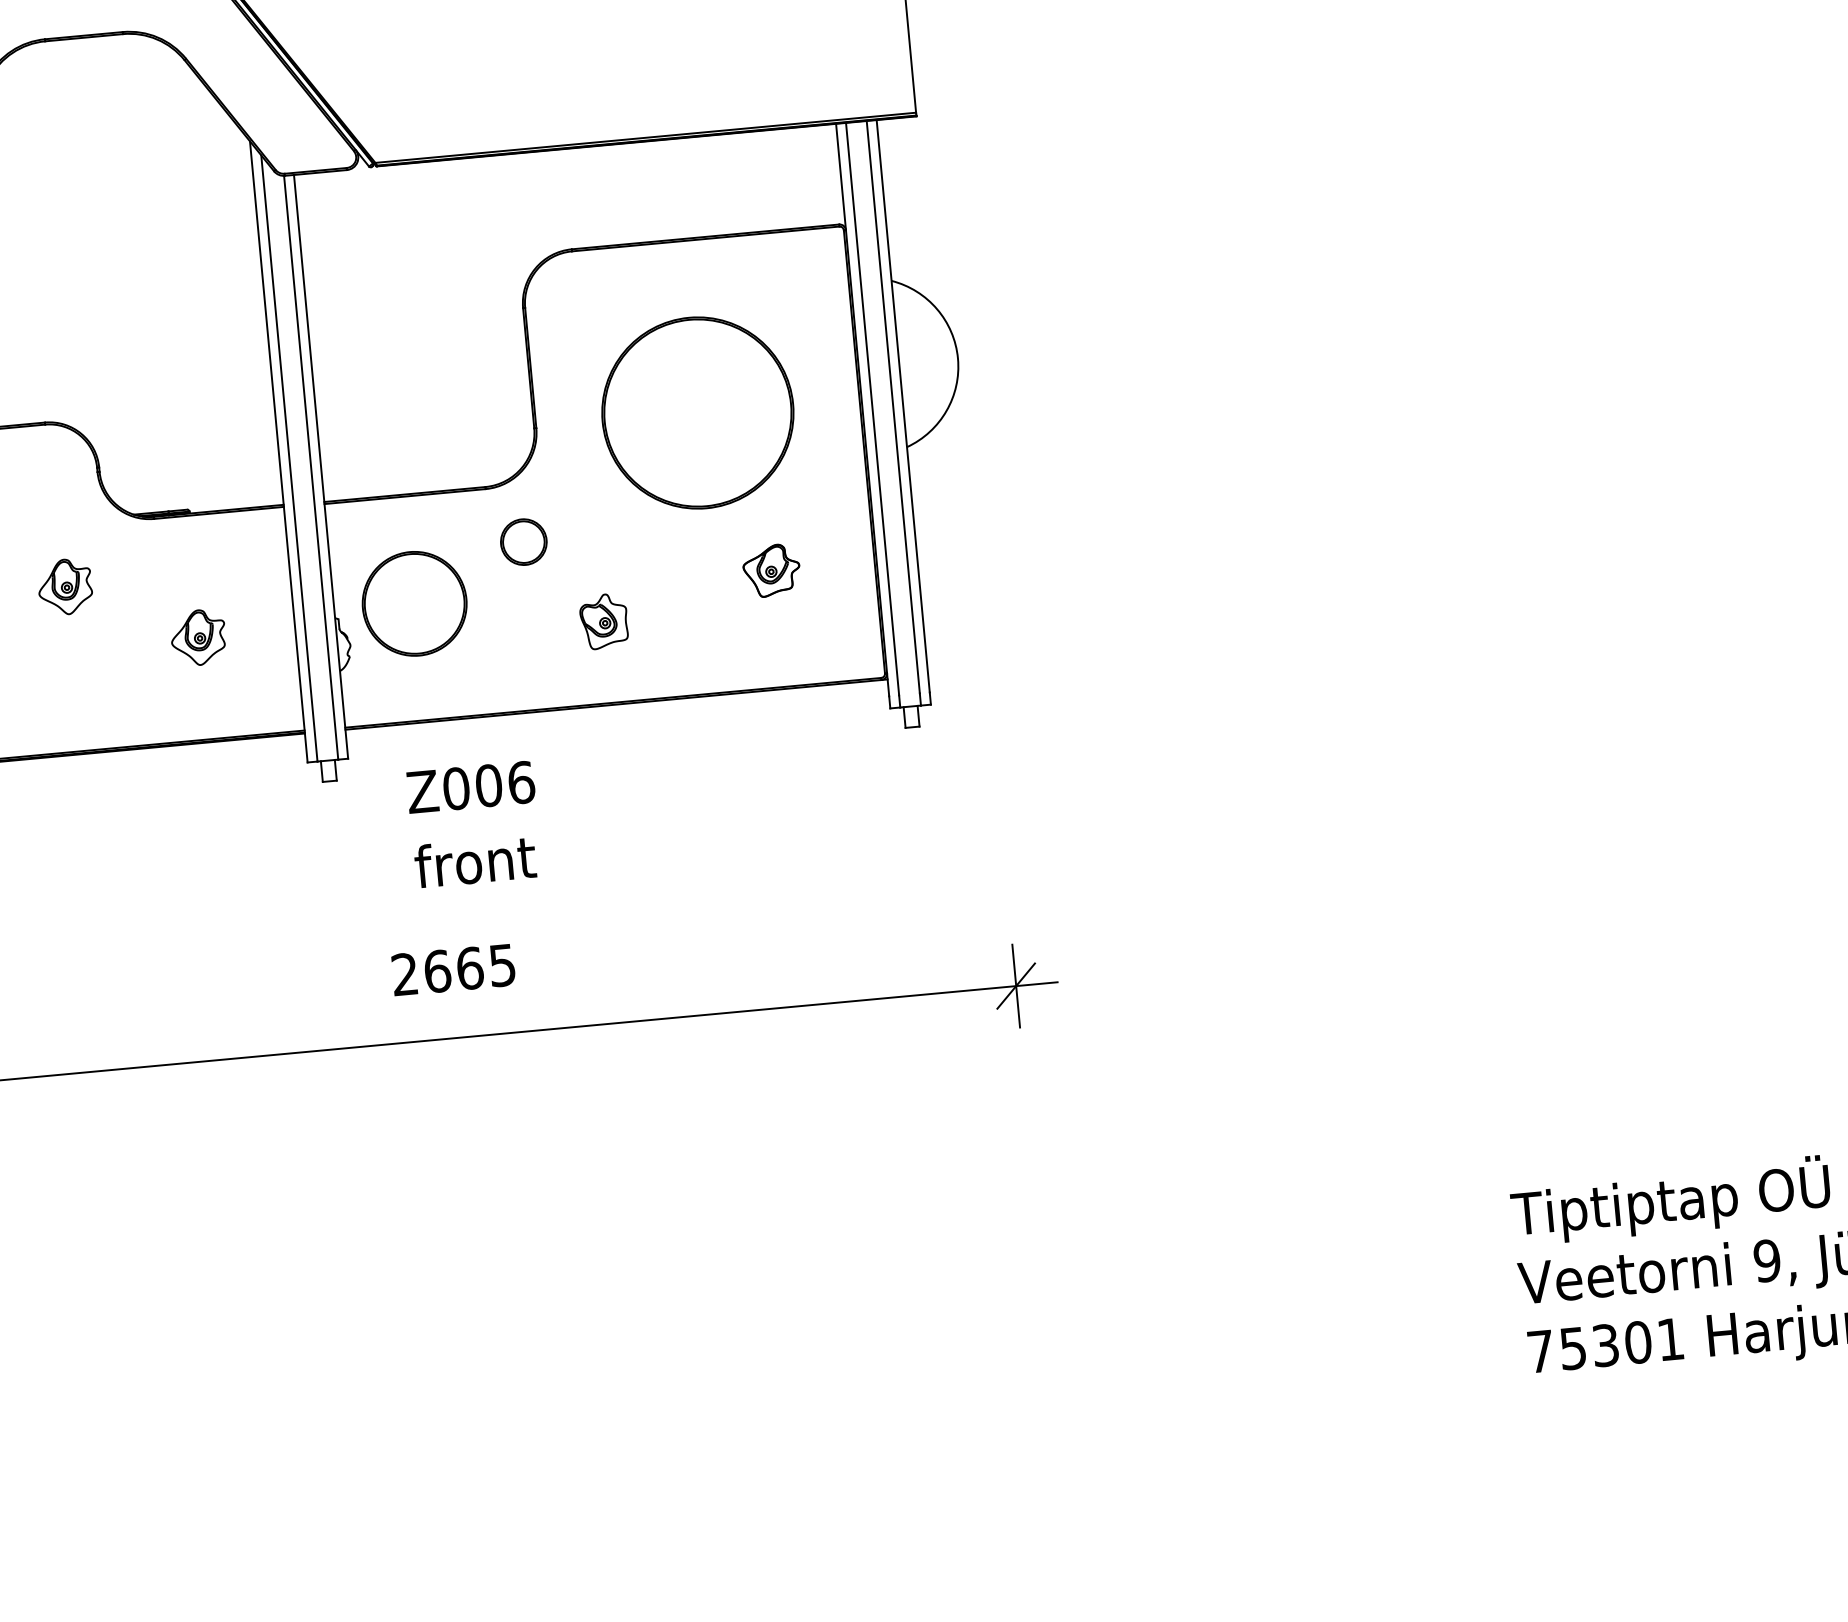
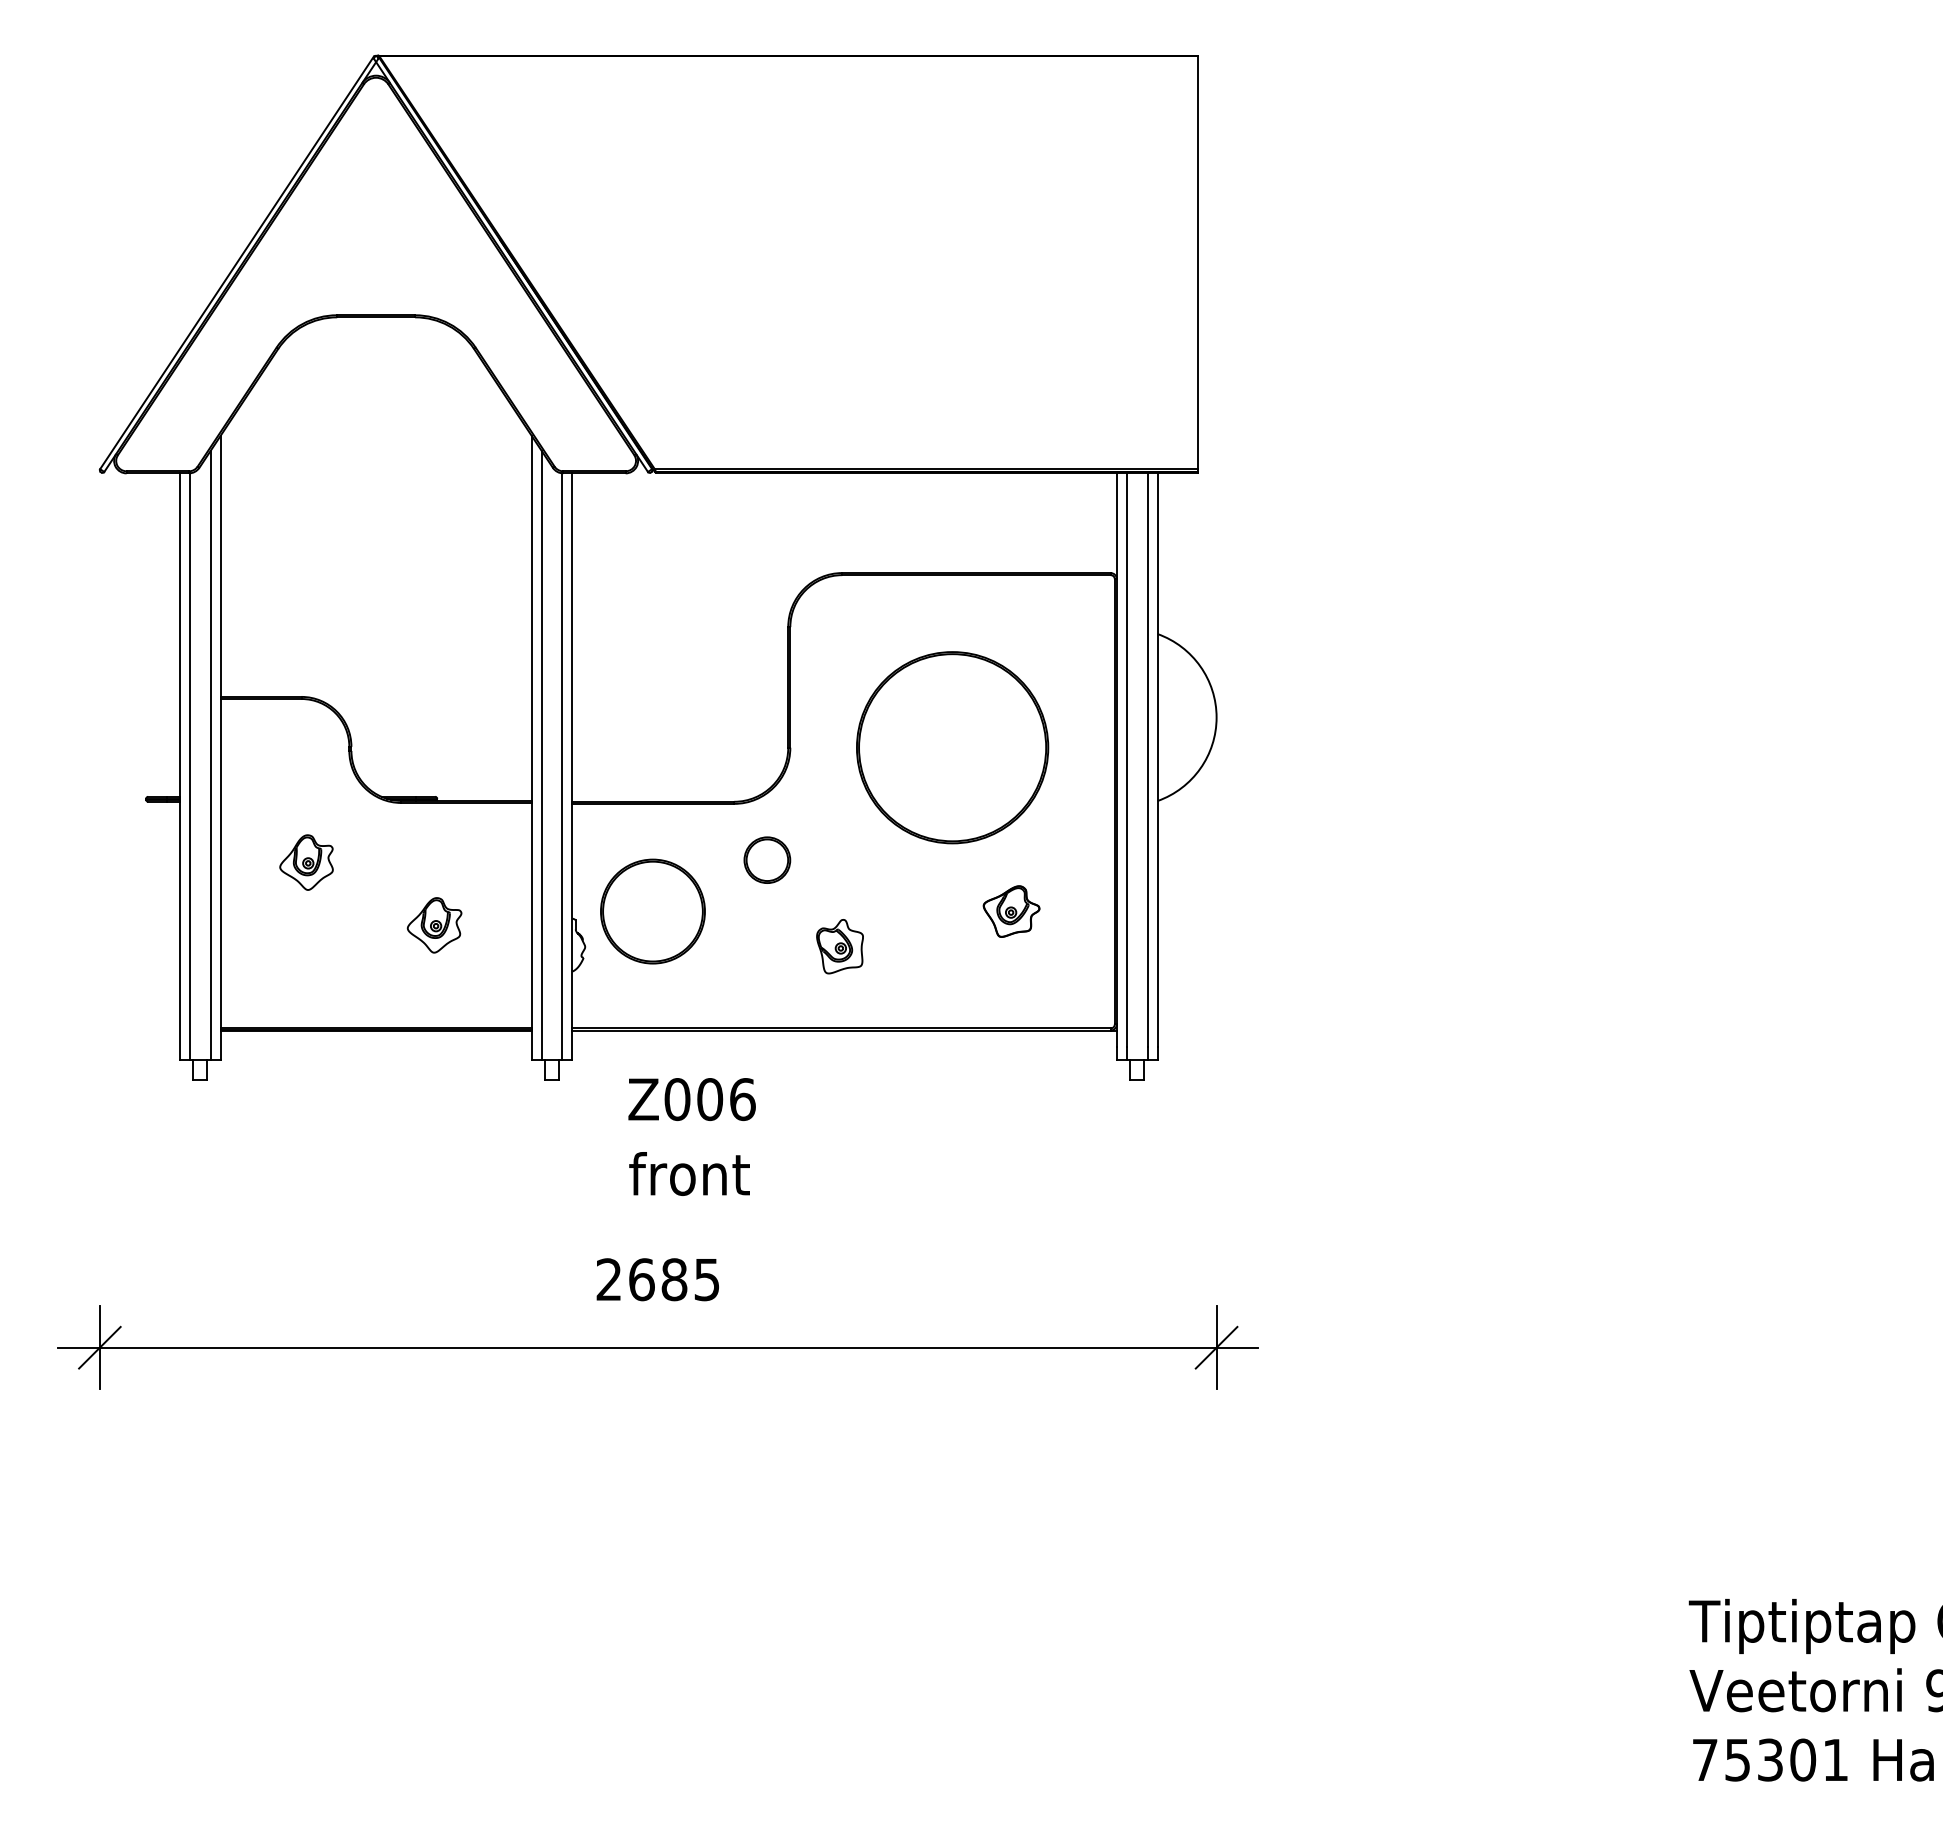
text: (470, 968) -> (674, 1279), 2665 -> 2685

